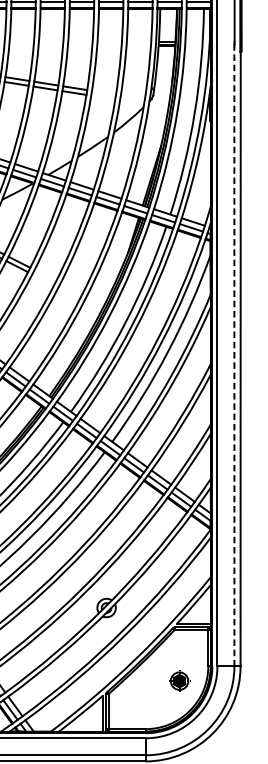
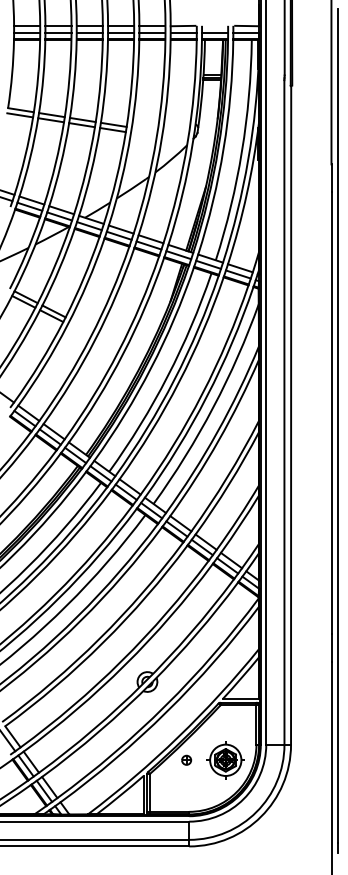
line: (234, 355) -> (284, 411), dashed -> solid
part: (143, 680) -> (186, 759), added
part: (179, 681) -> (225, 760), size x1.67

